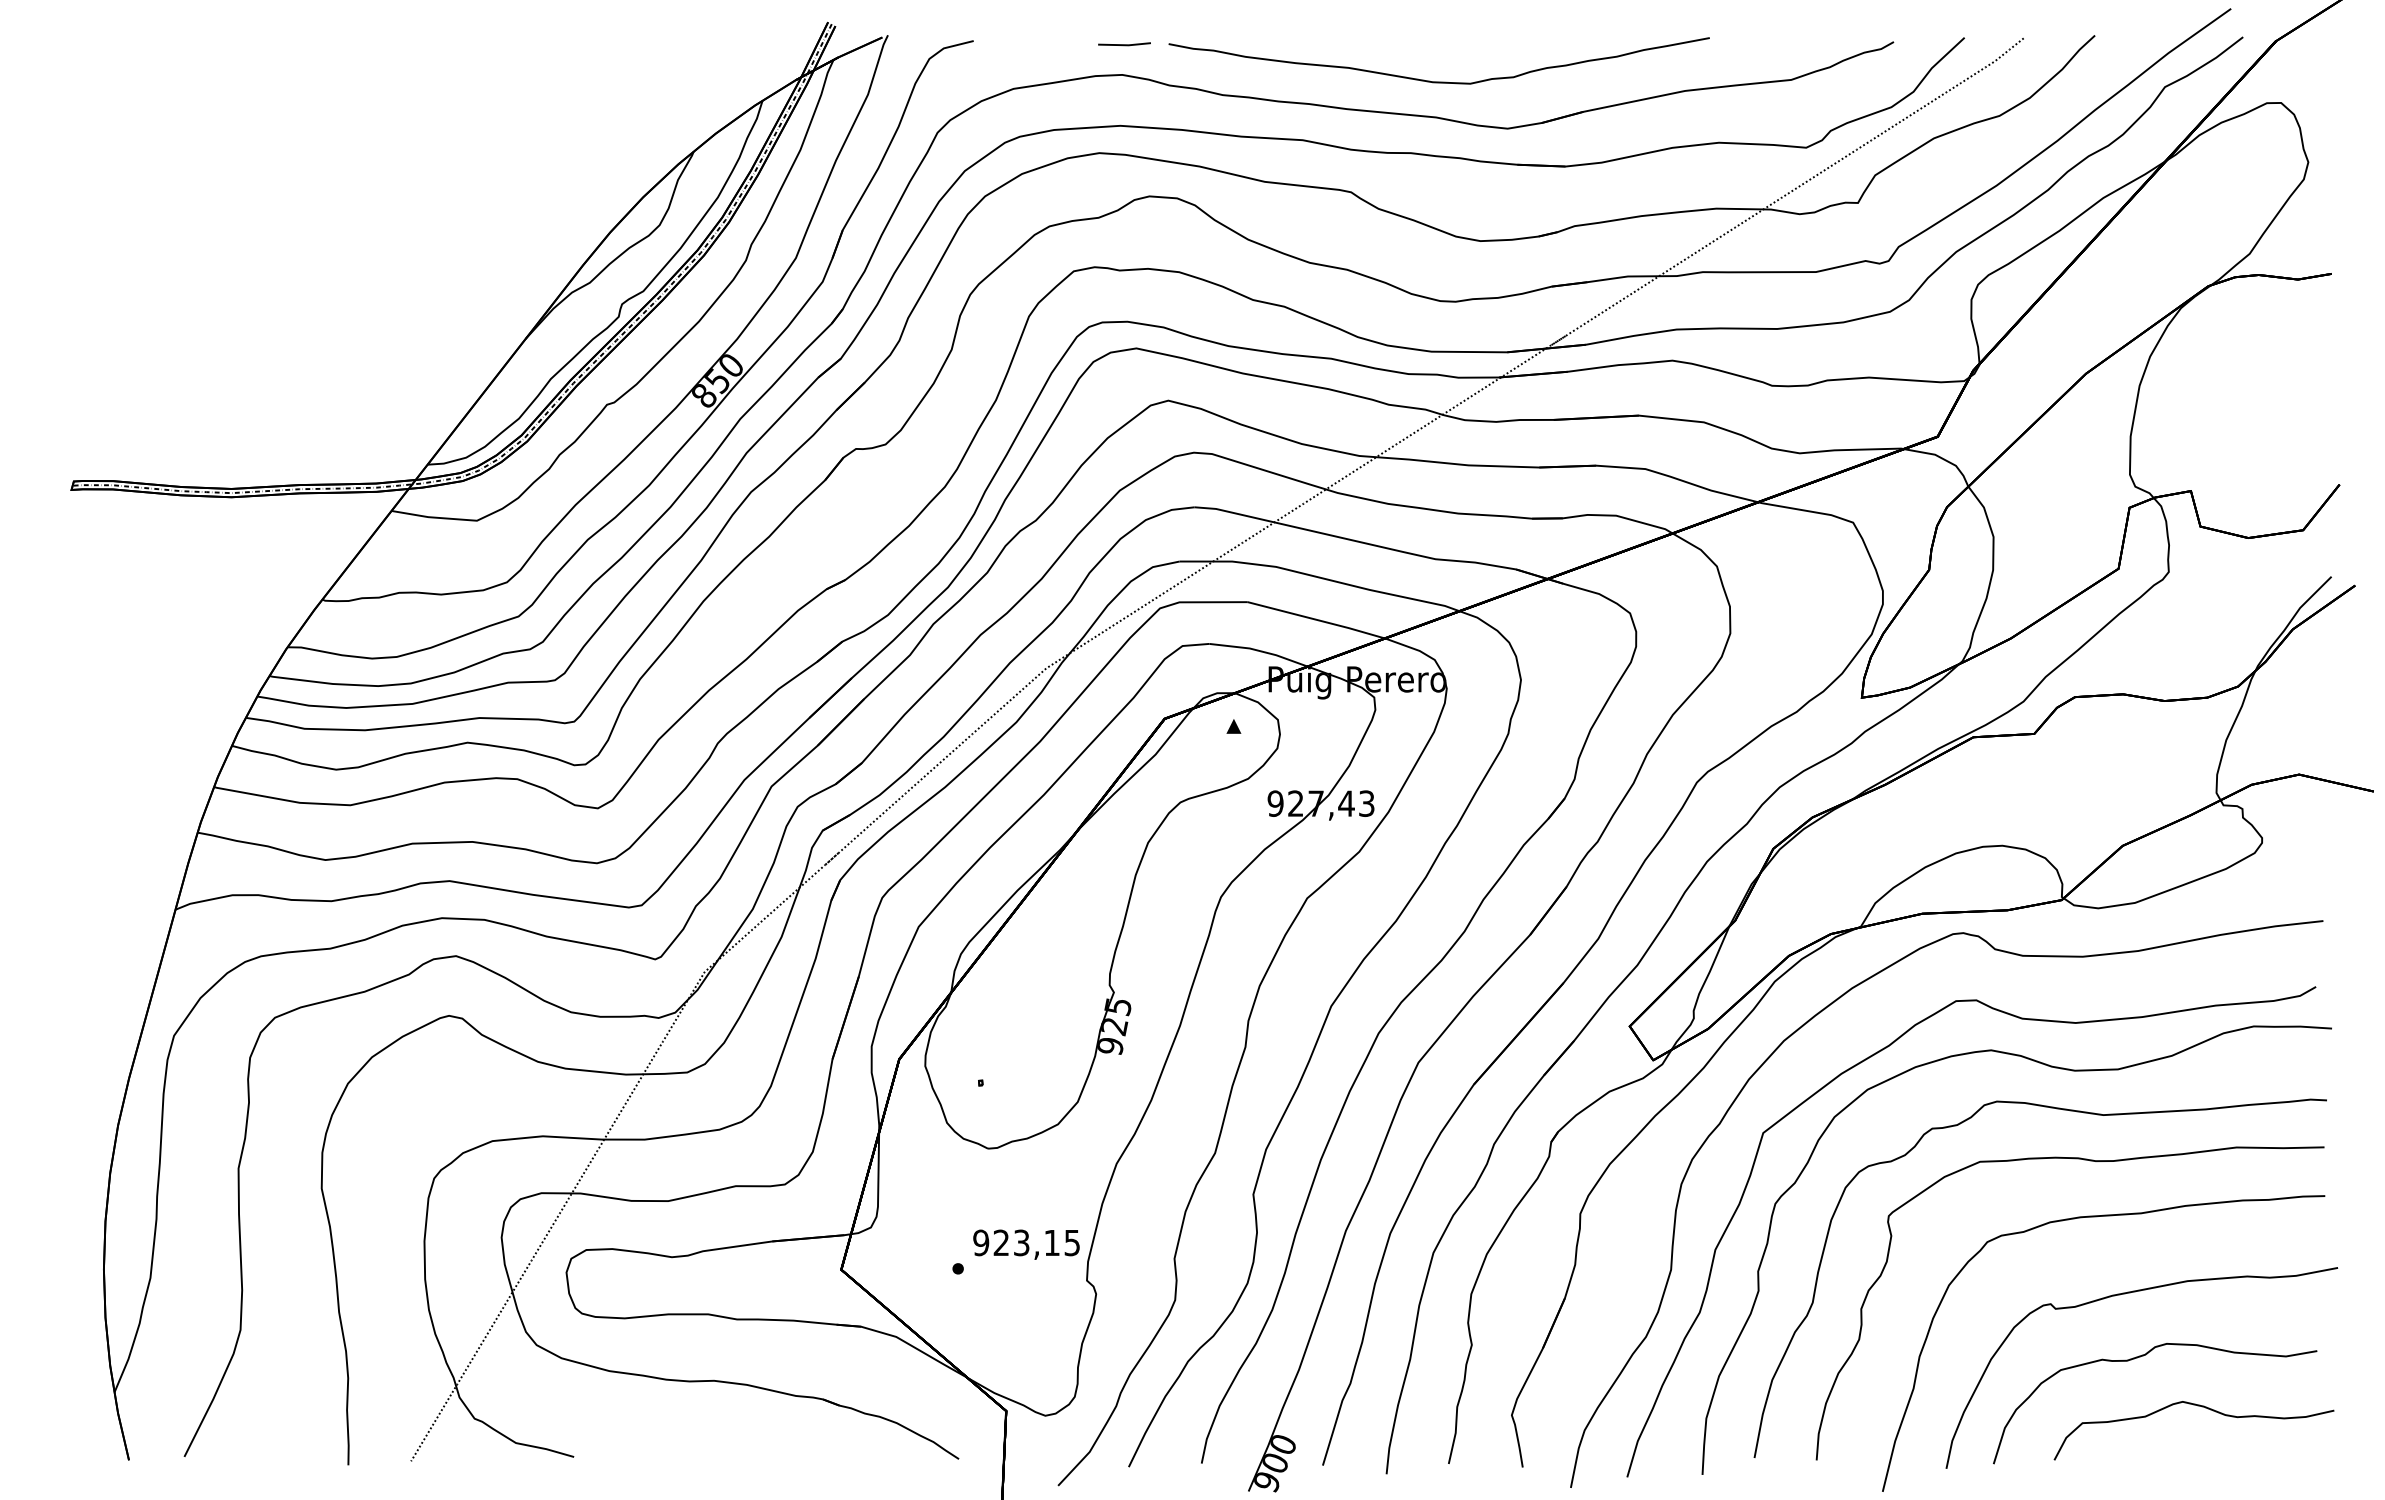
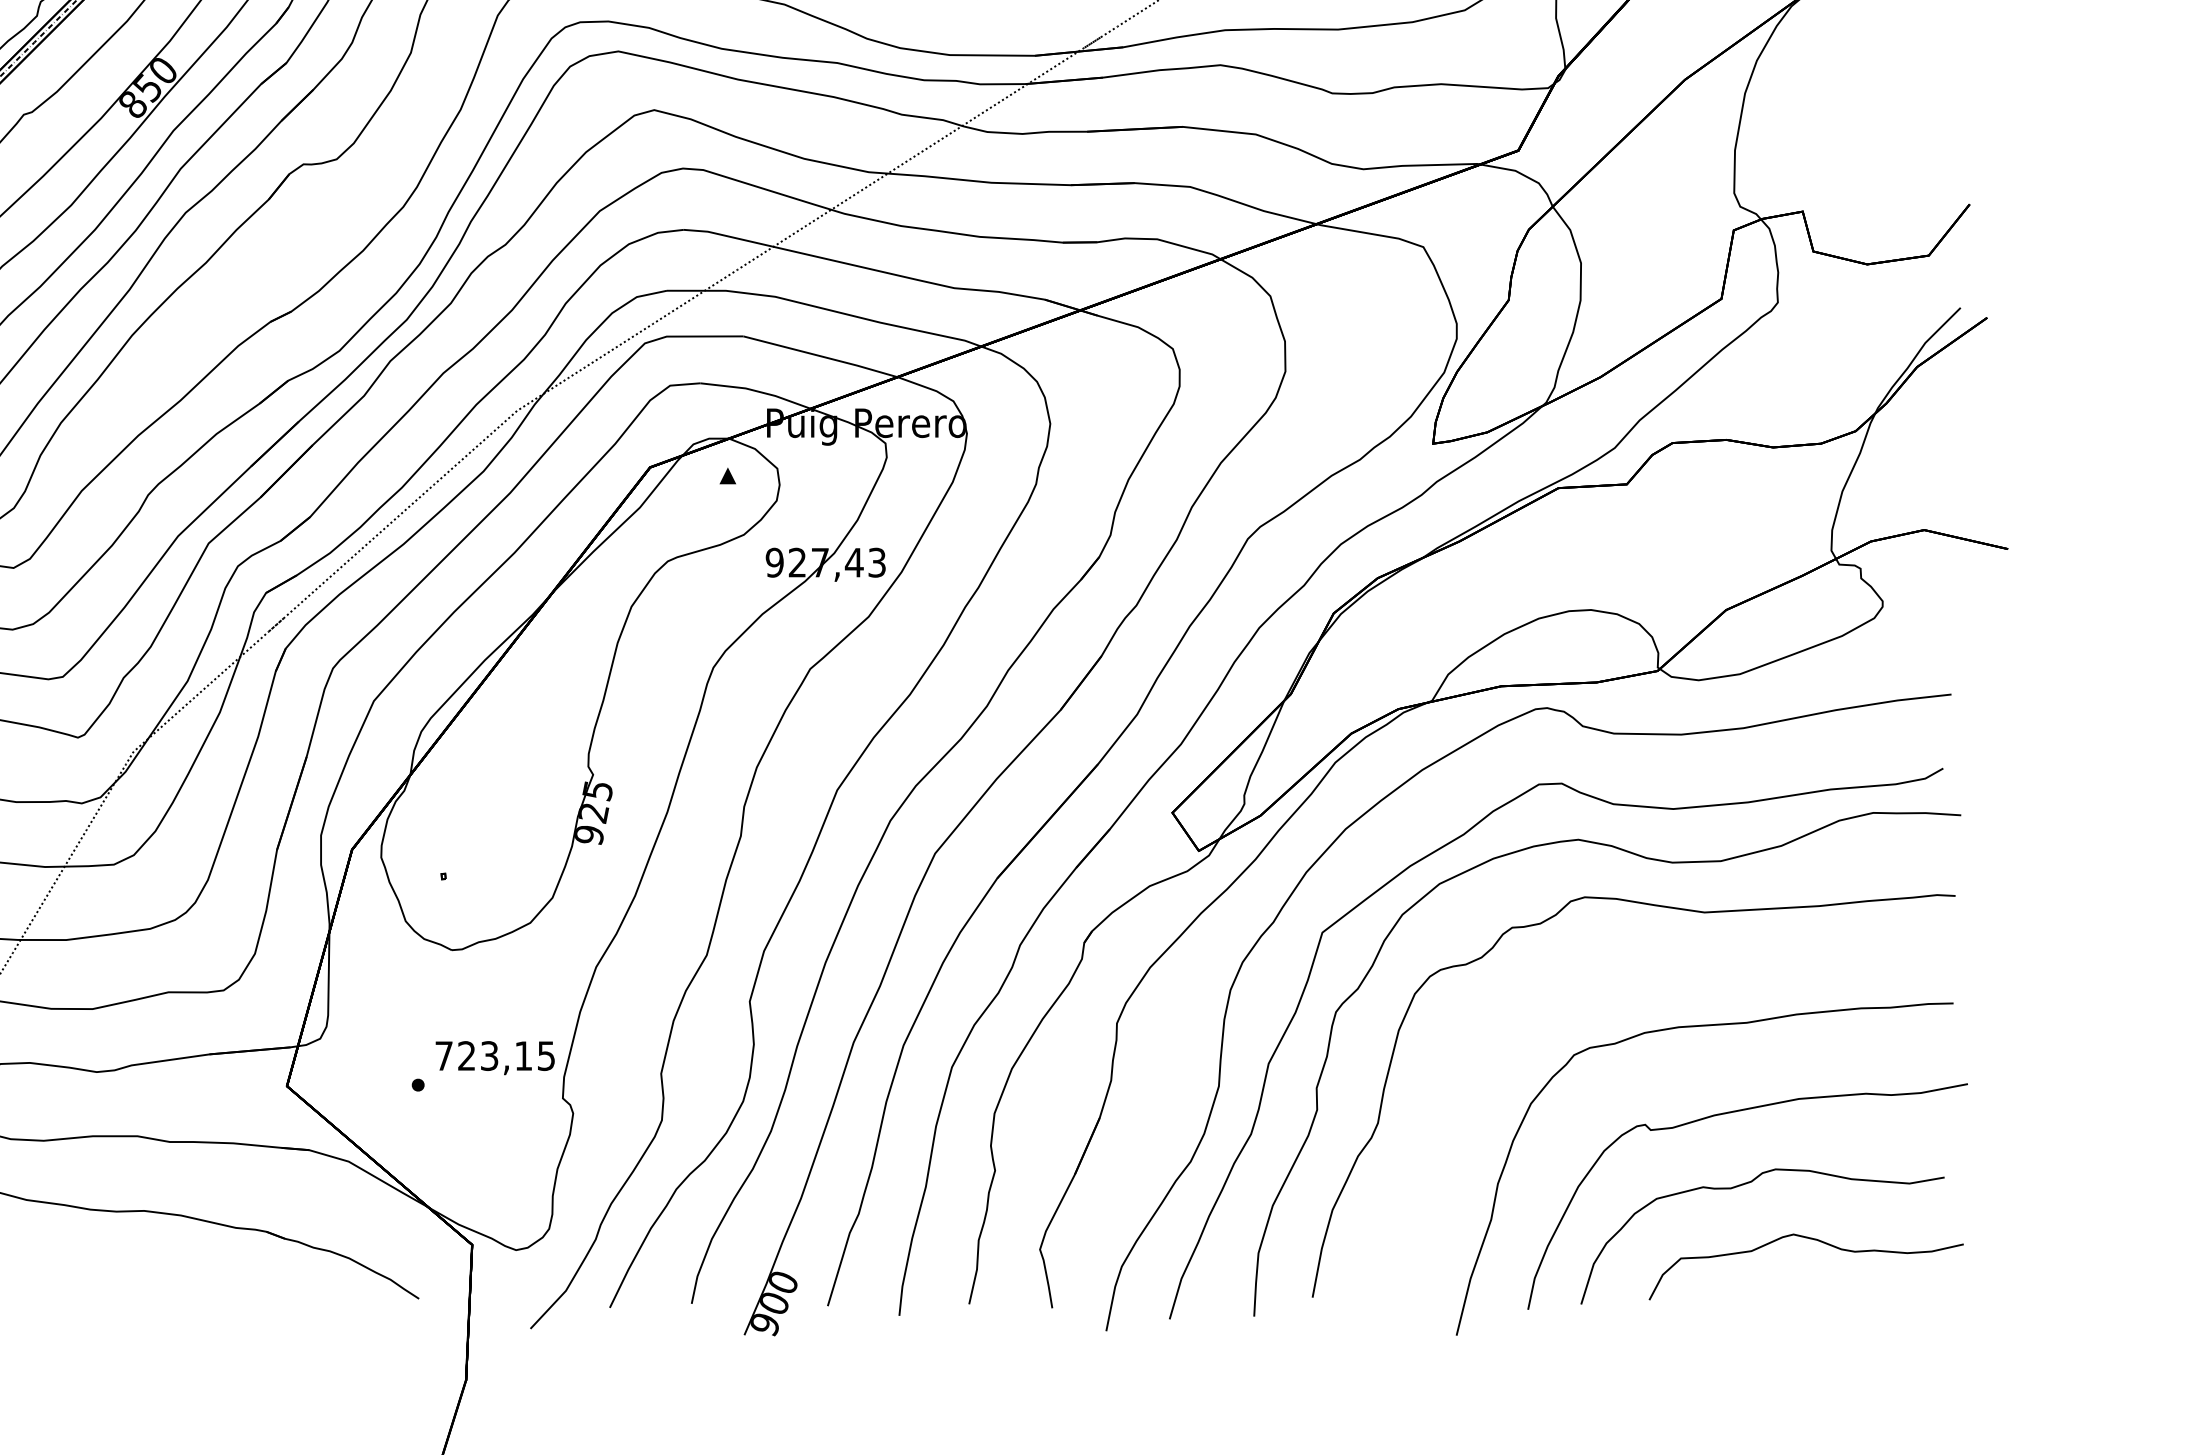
curve: (2090, 1161) -> (1689, 964), removed
text: (981, 1242) -> (444, 1055), 923,15 -> 723,15

